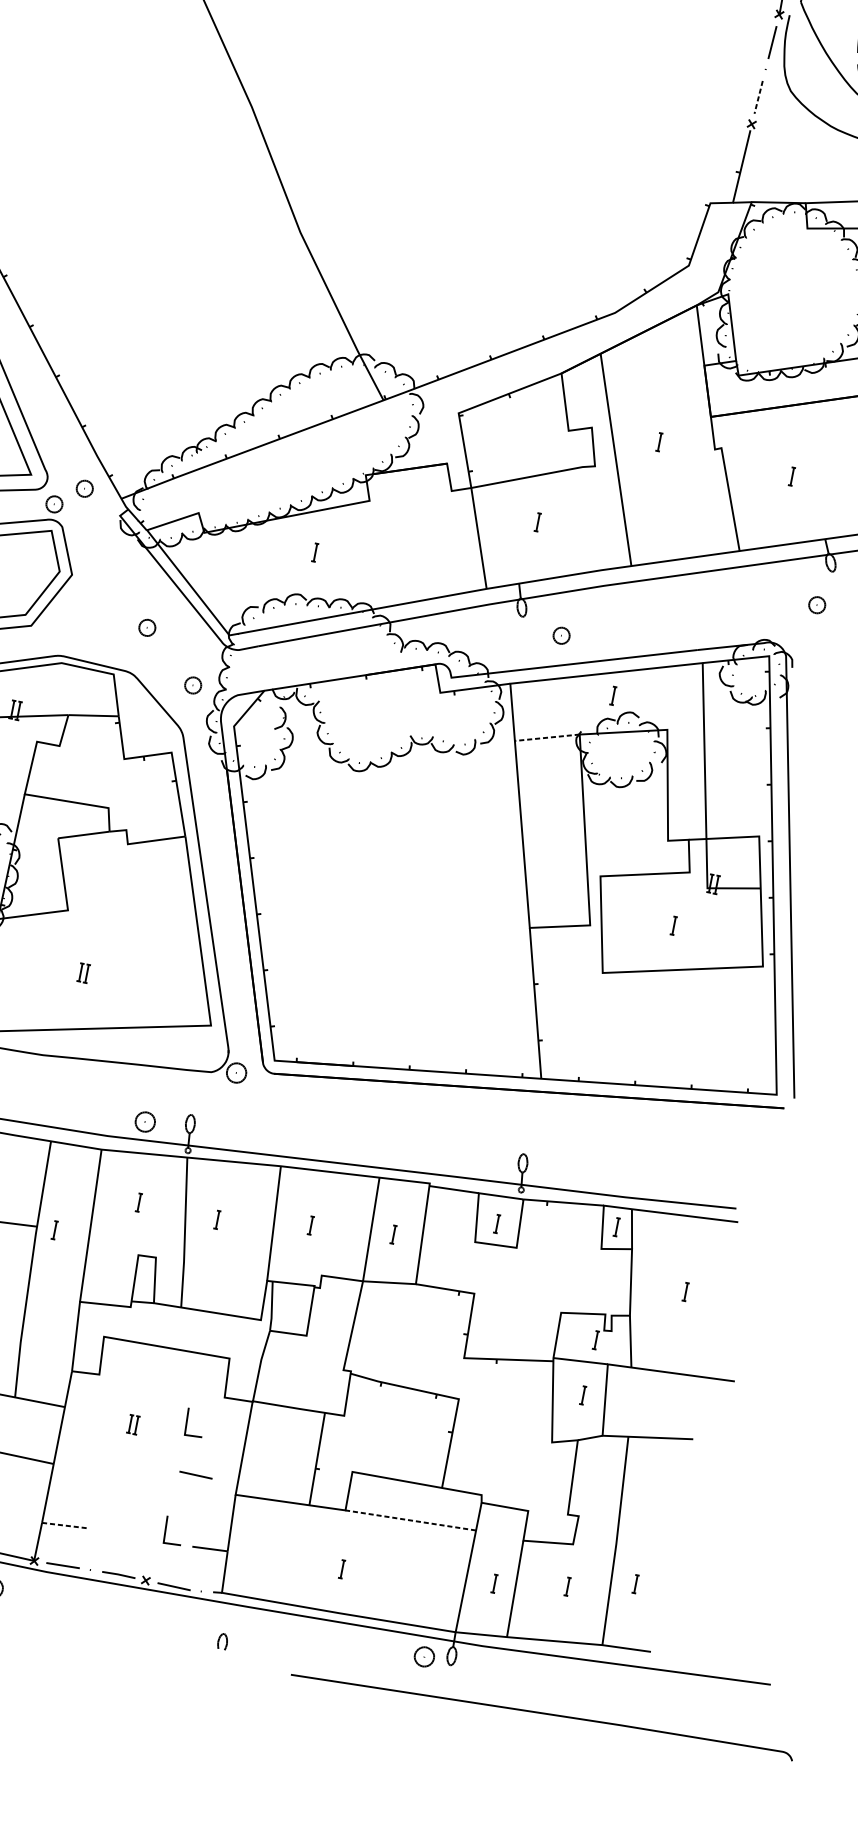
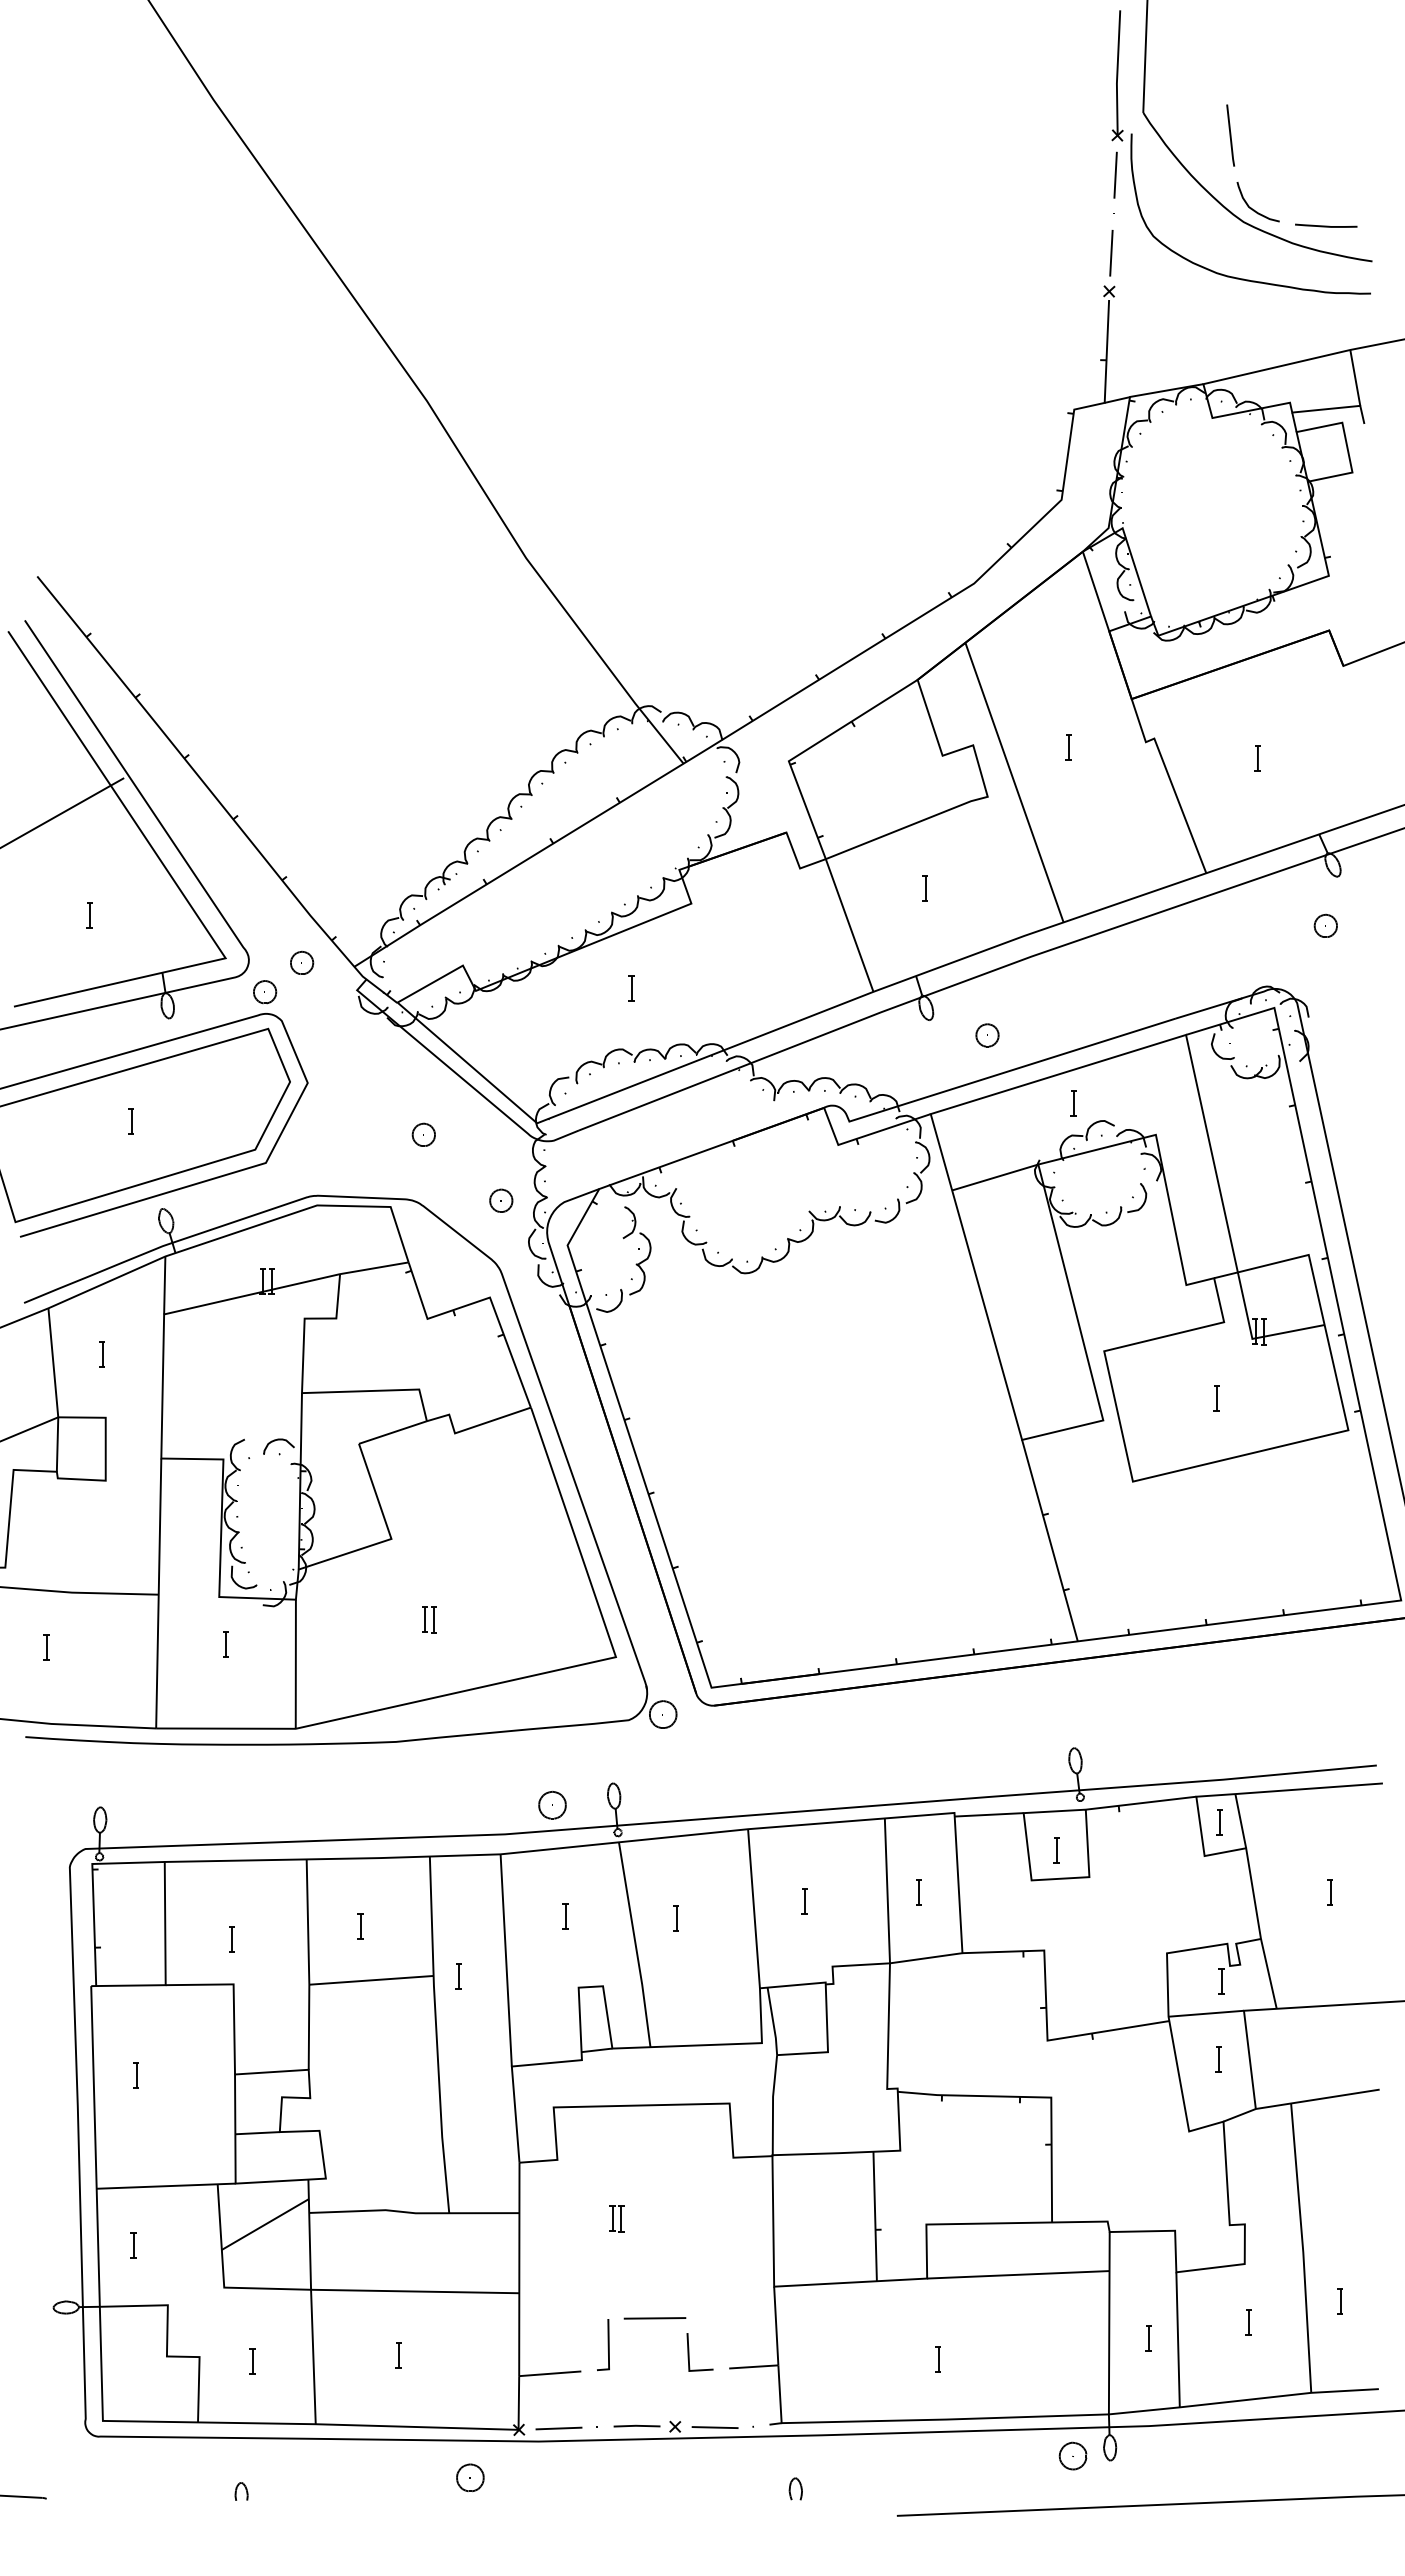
line: (758, 97) -> (1111, 253), dashed -> solid
line: (547, 737) -> (995, 1177), dashed -> solid
line: (187, 1421) -> (689, 2200), removed
line: (195, 1475) -> (714, 2270), removed
line: (146, 1500) -> (654, 2318), added
line: (109, 1513) -> (607, 2345), added
line: (410, 1520) -> (1017, 2274), dashed -> solid
line: (64, 1525) -> (550, 2373), dashed -> solid

